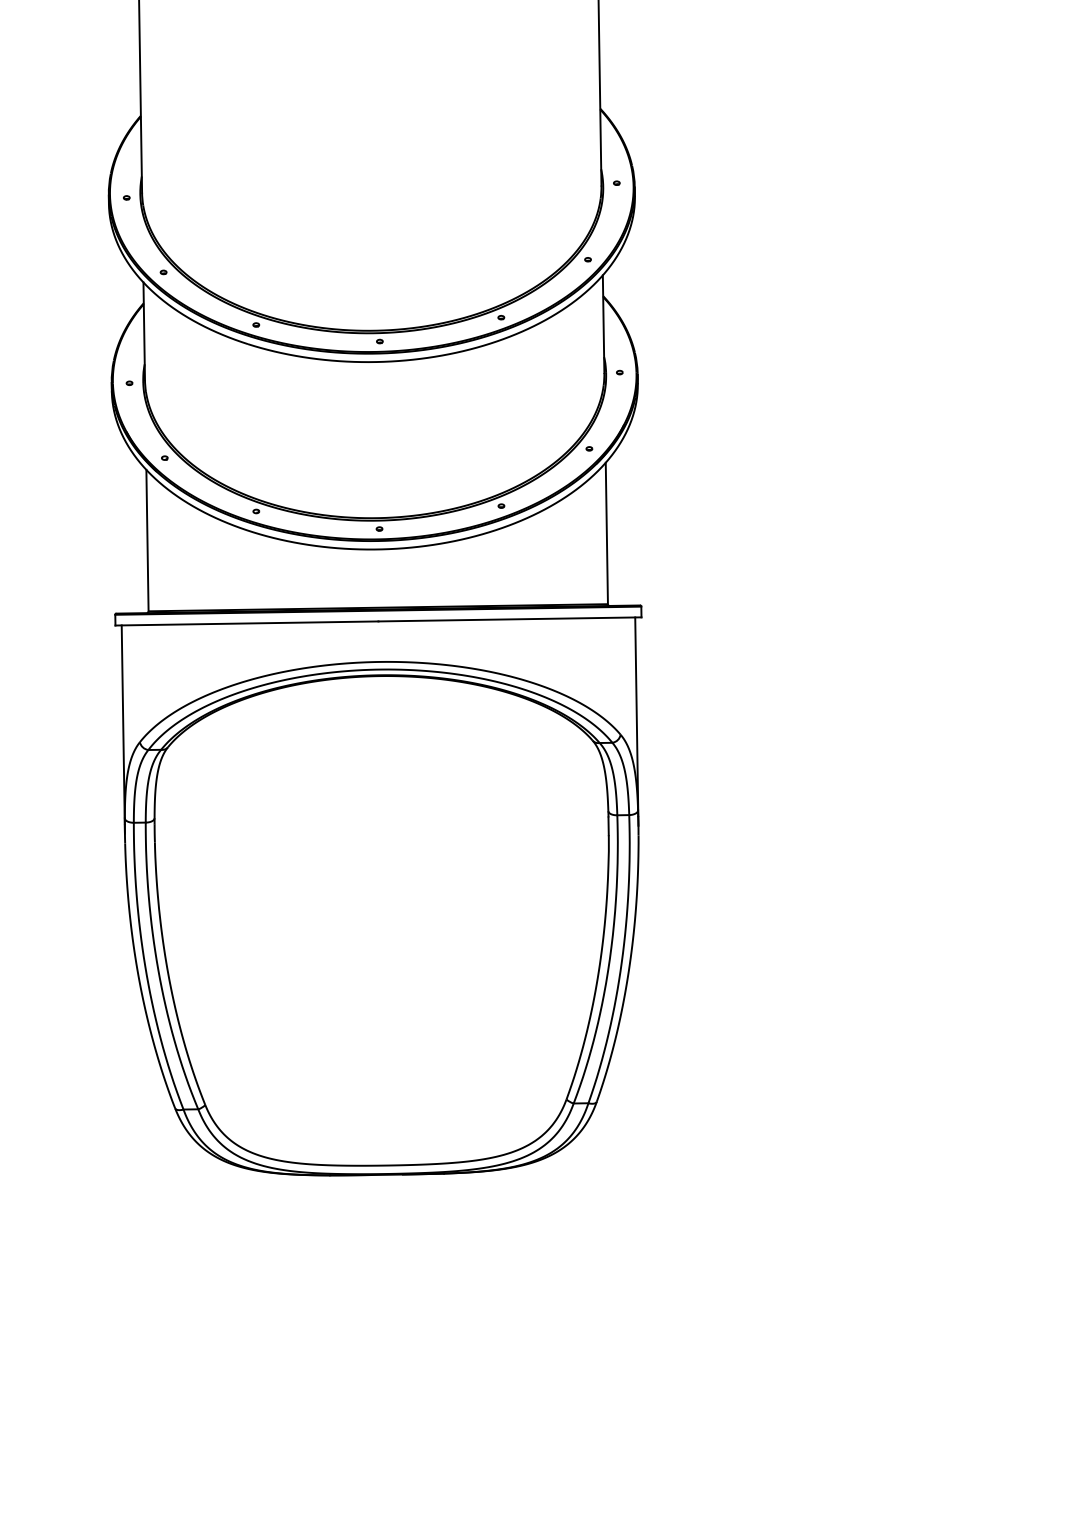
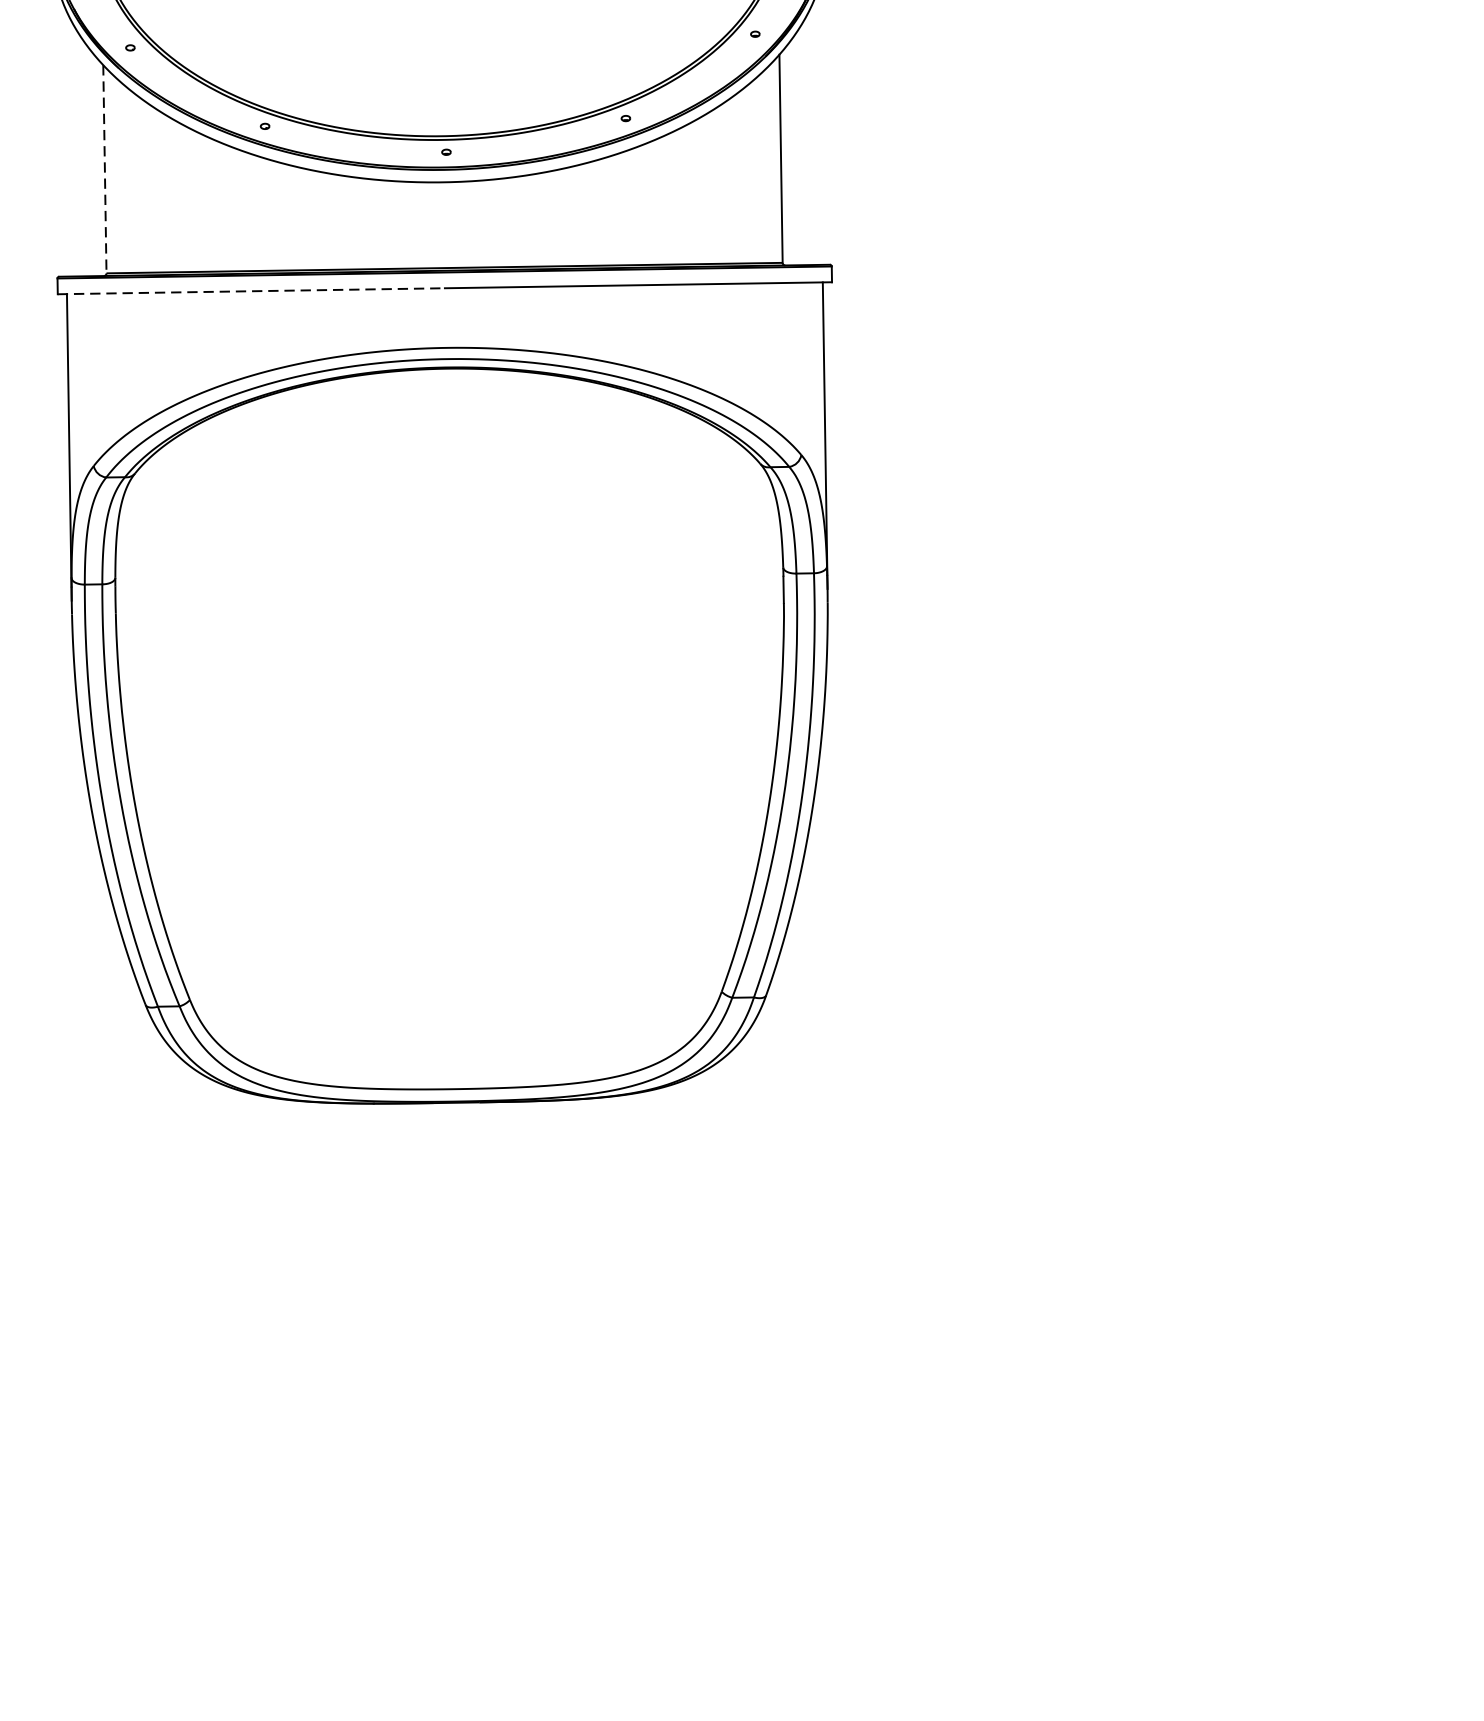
line: (147, 540) -> (104, 169), solid -> dashed
line: (246, 623) -> (250, 291), solid -> dashed

